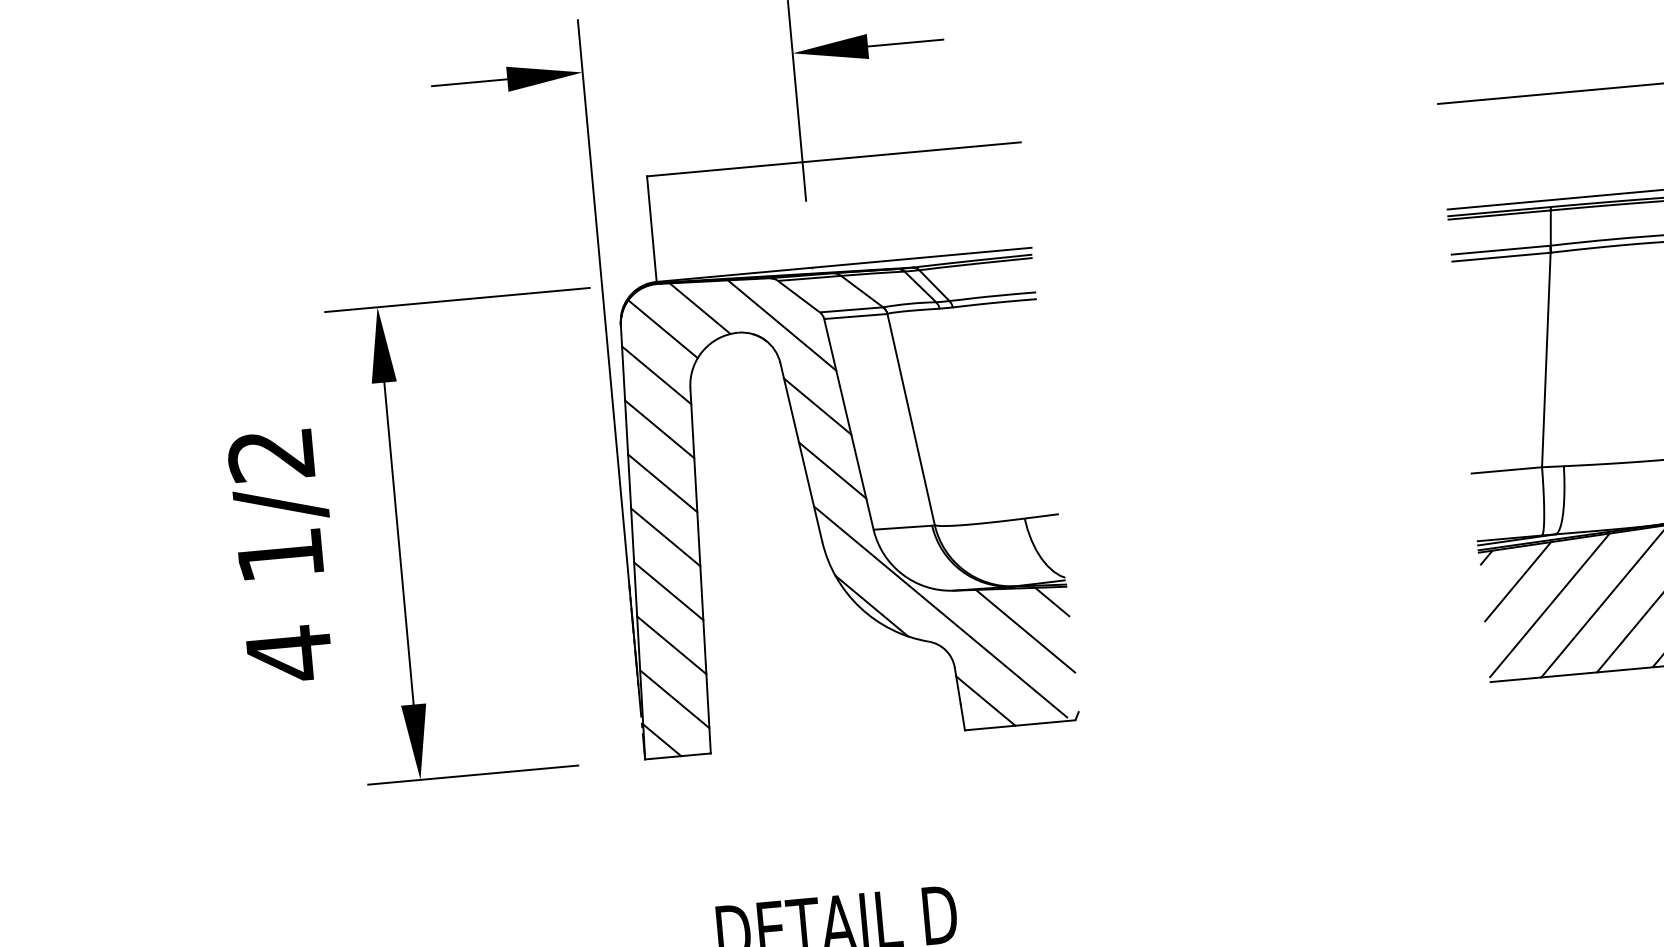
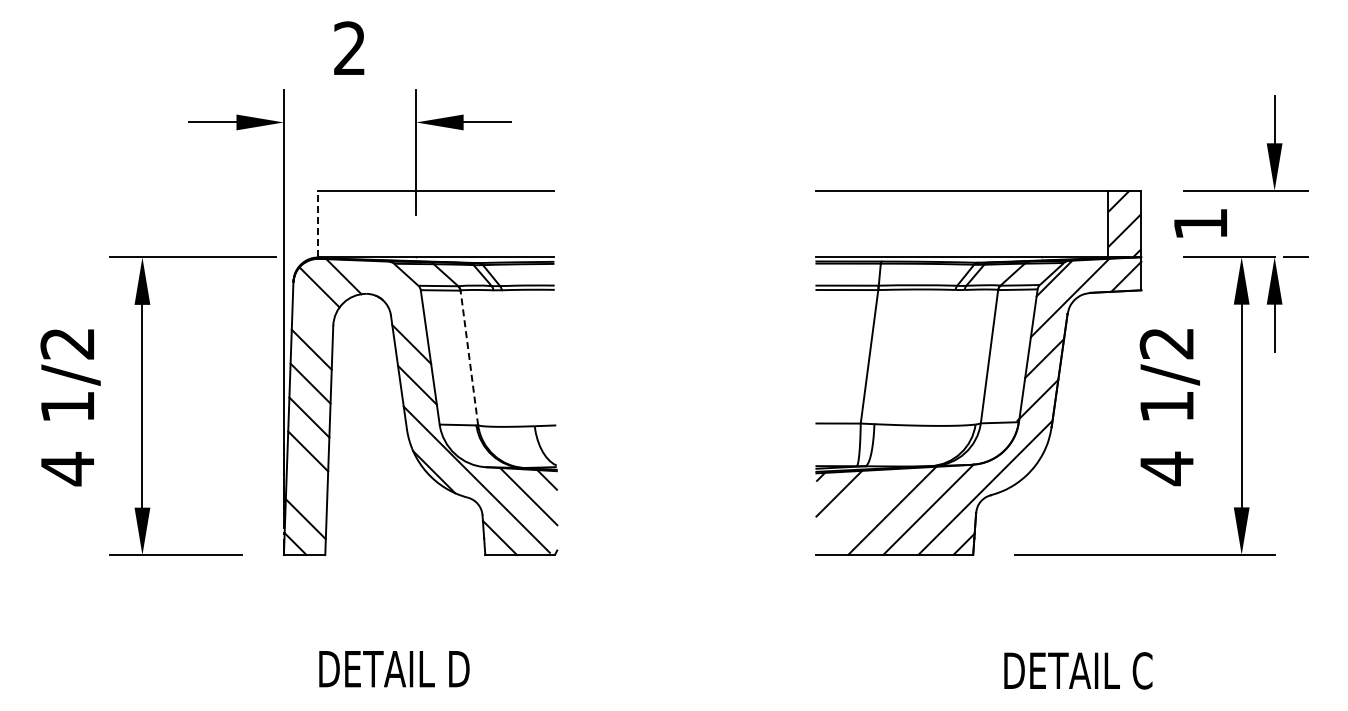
line: (652, 227) -> (318, 223), solid -> dashed
line: (781, 325) -> (393, 291), removed
line: (655, 374) -> (312, 315), removed
line: (911, 418) -> (469, 357), solid -> dashed
line: (1549, 604) -> (857, 509), removed
line: (672, 645) -> (307, 485), removed

